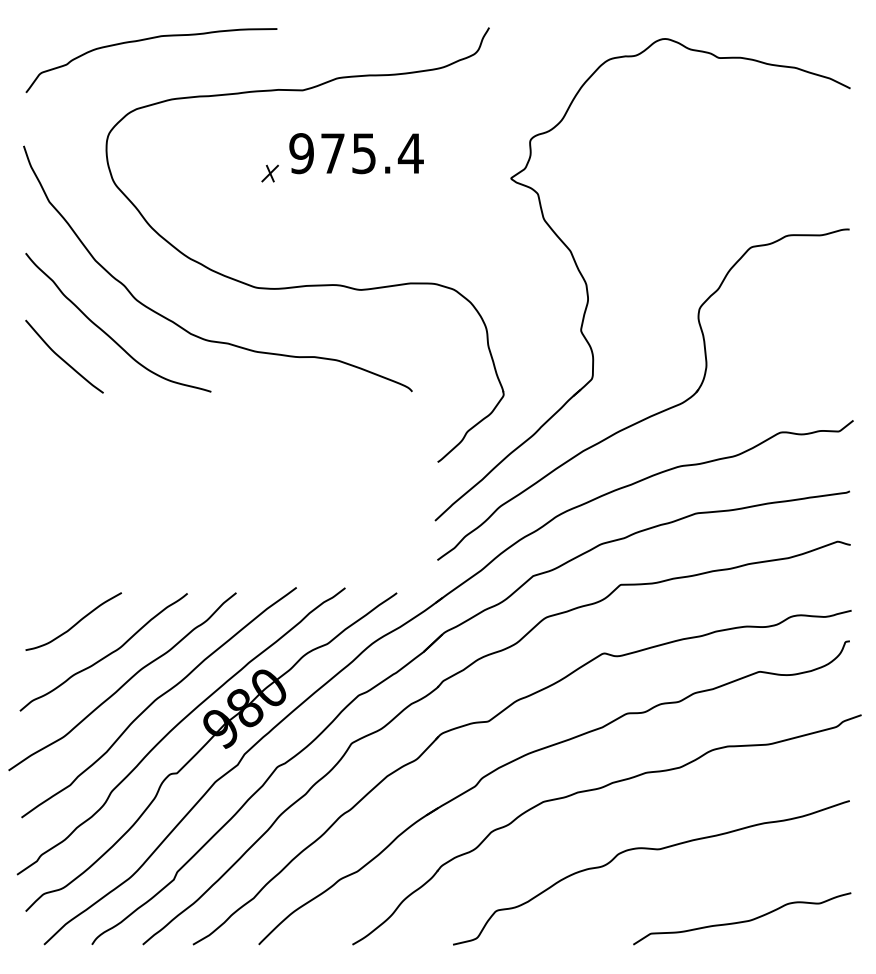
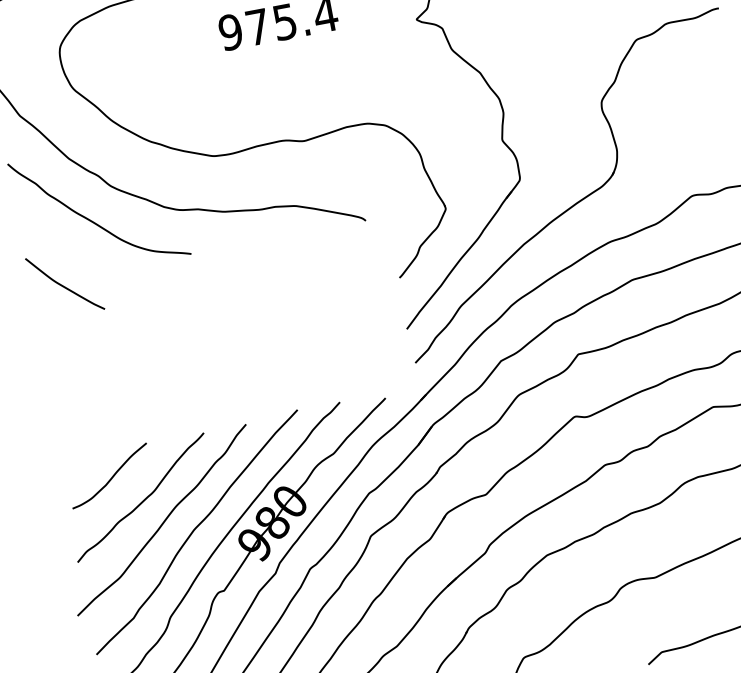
part: (269, 173) -> (206, 54), removed
curve: (62, 358) -> (63, 285), moved

